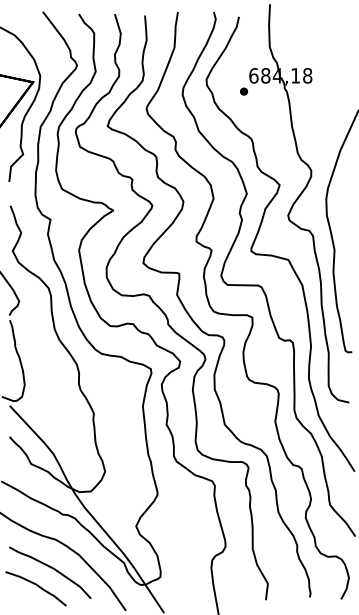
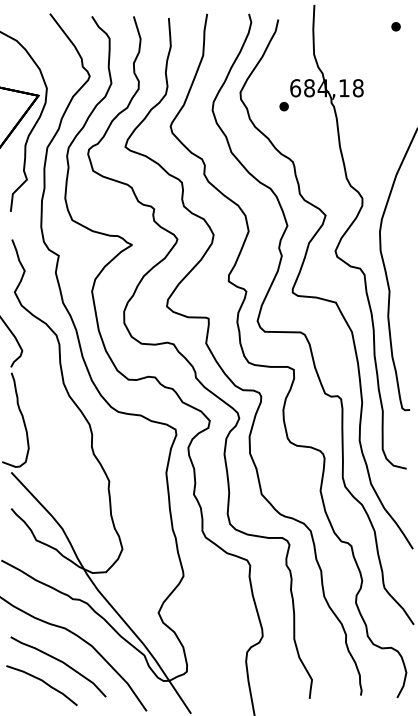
part: (339, 22) -> (395, 26), added

